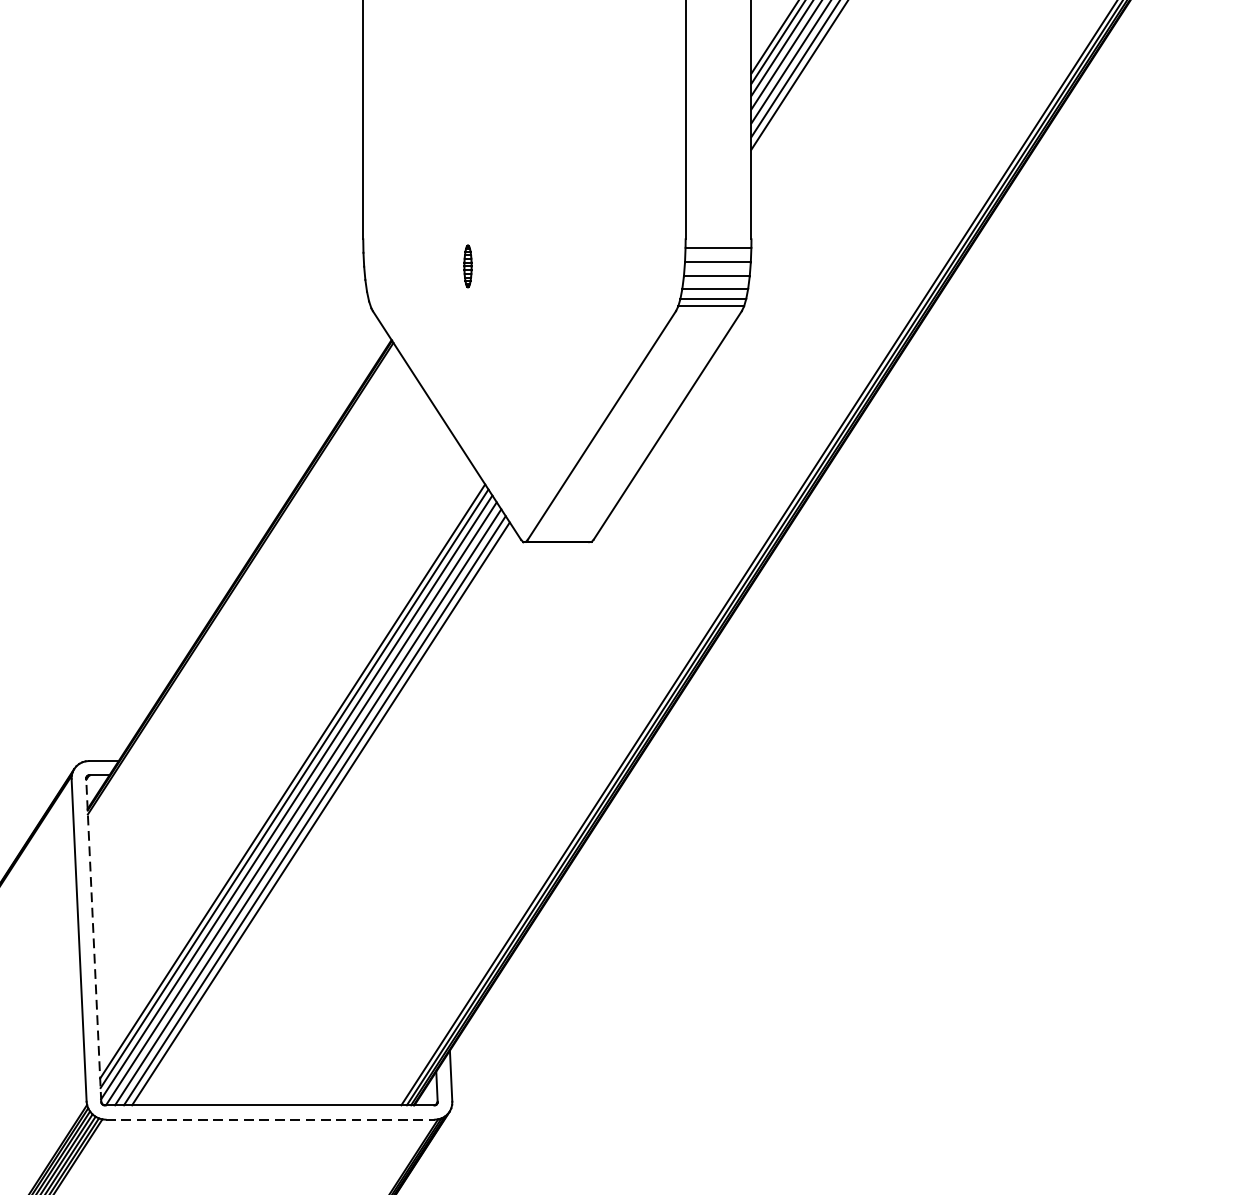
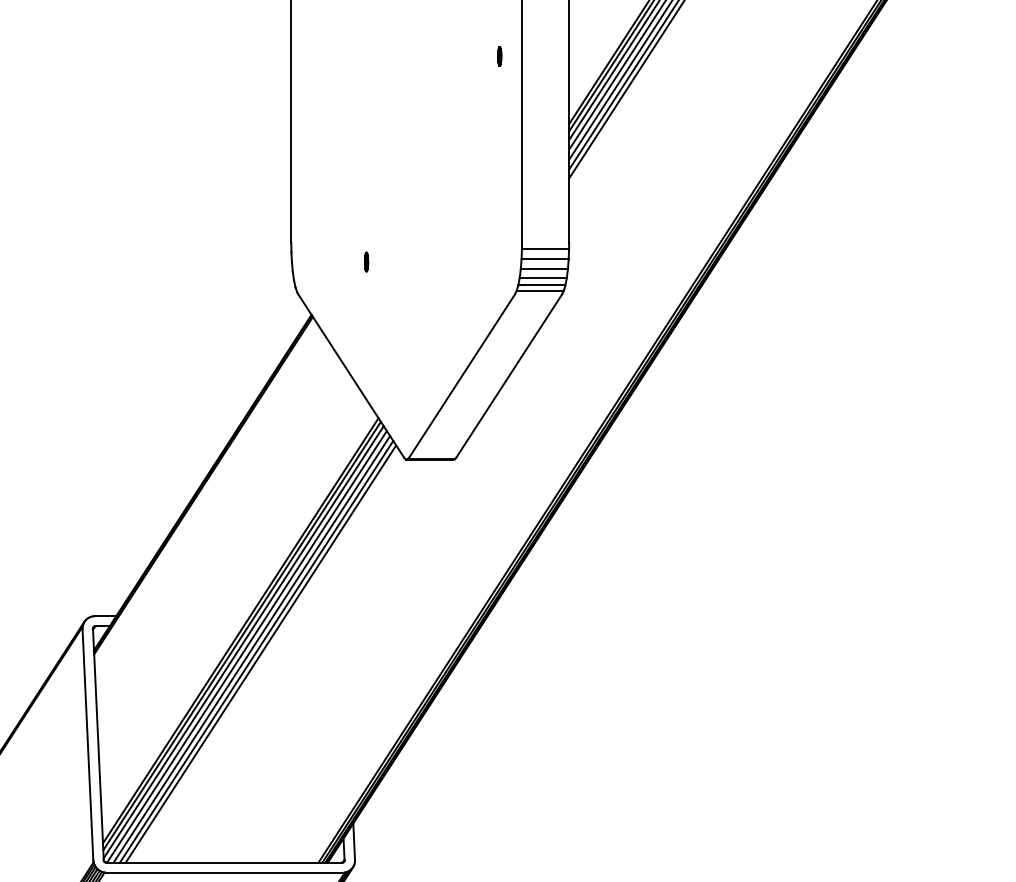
part: (468, 265) -> (366, 261), size x0.62
line: (93, 940) -> (98, 744), dashed -> solid
line: (269, 1119) -> (224, 872), dashed -> solid

